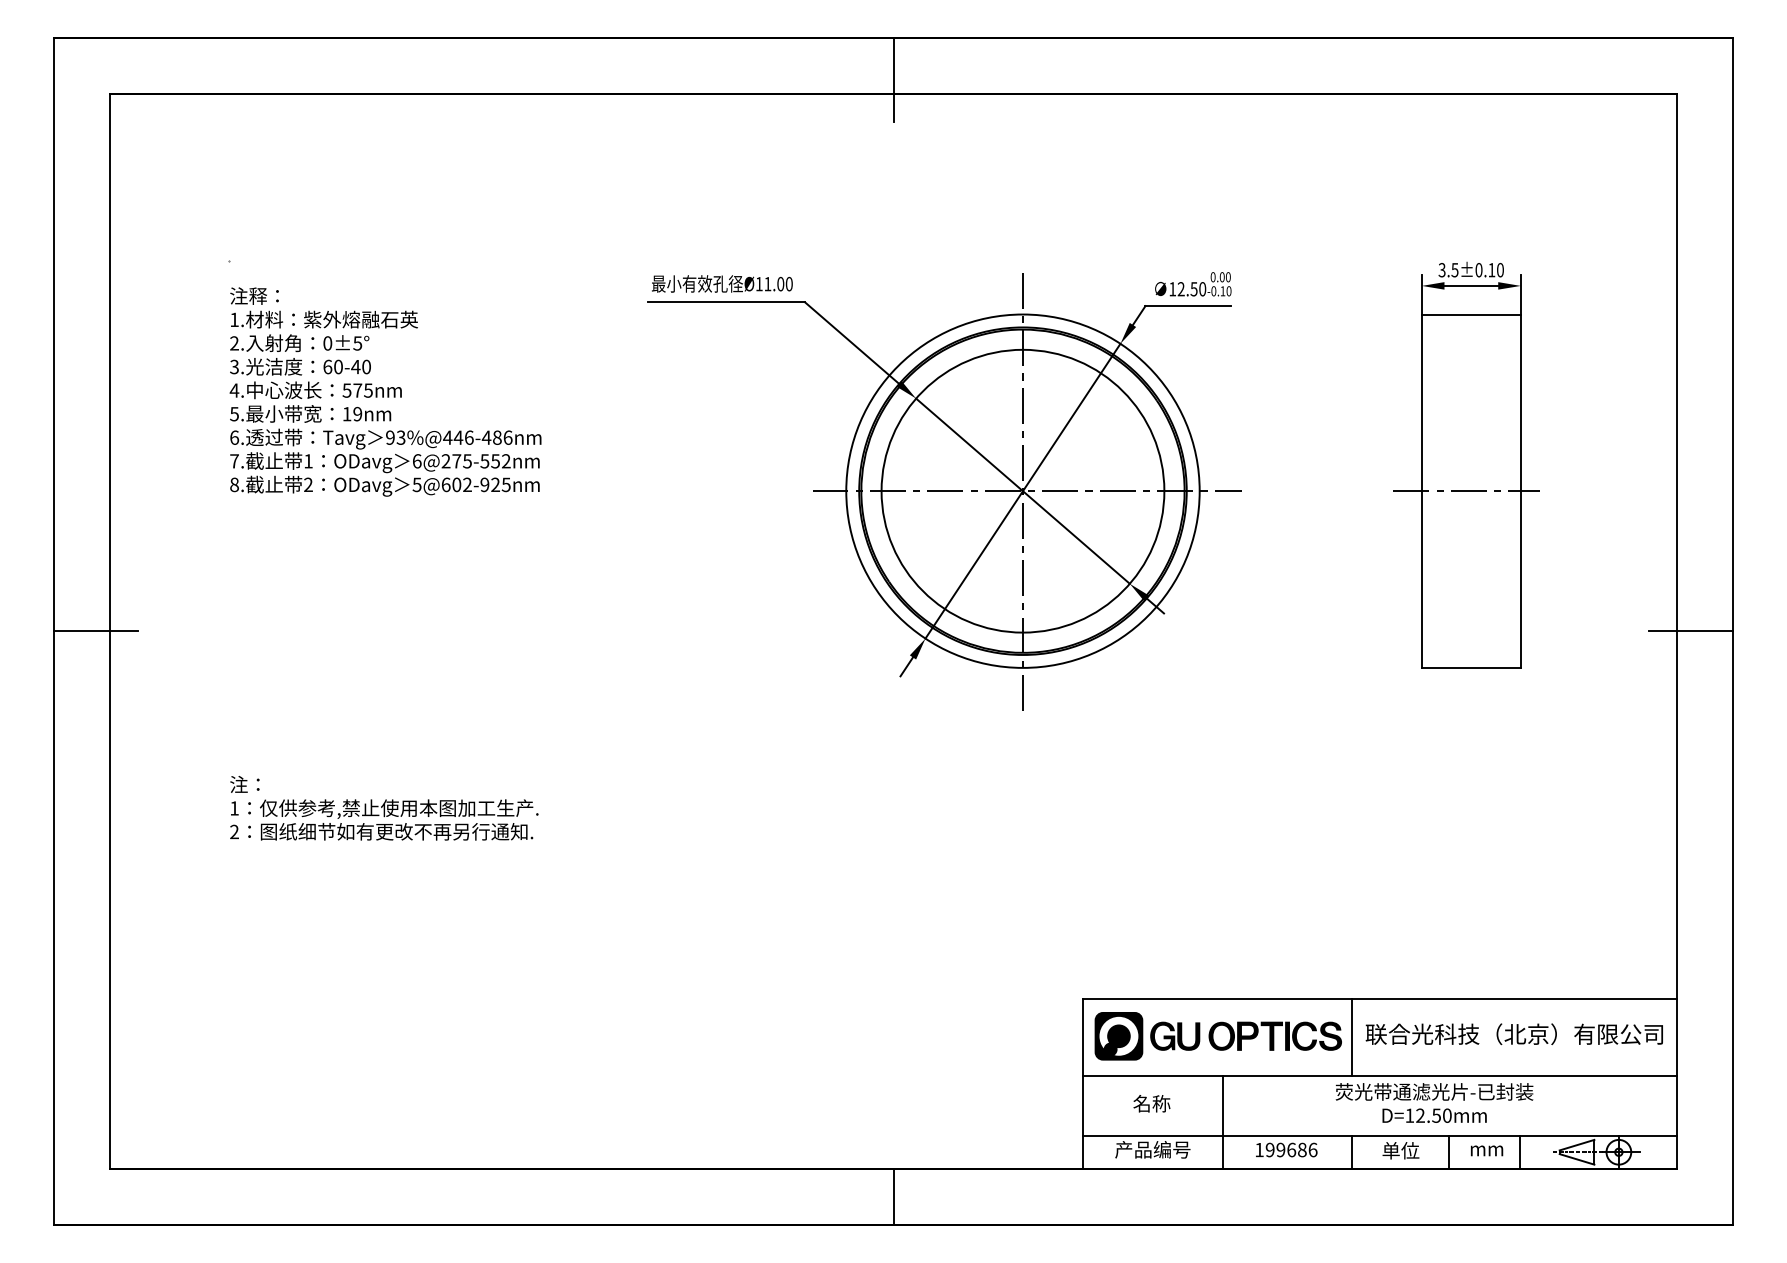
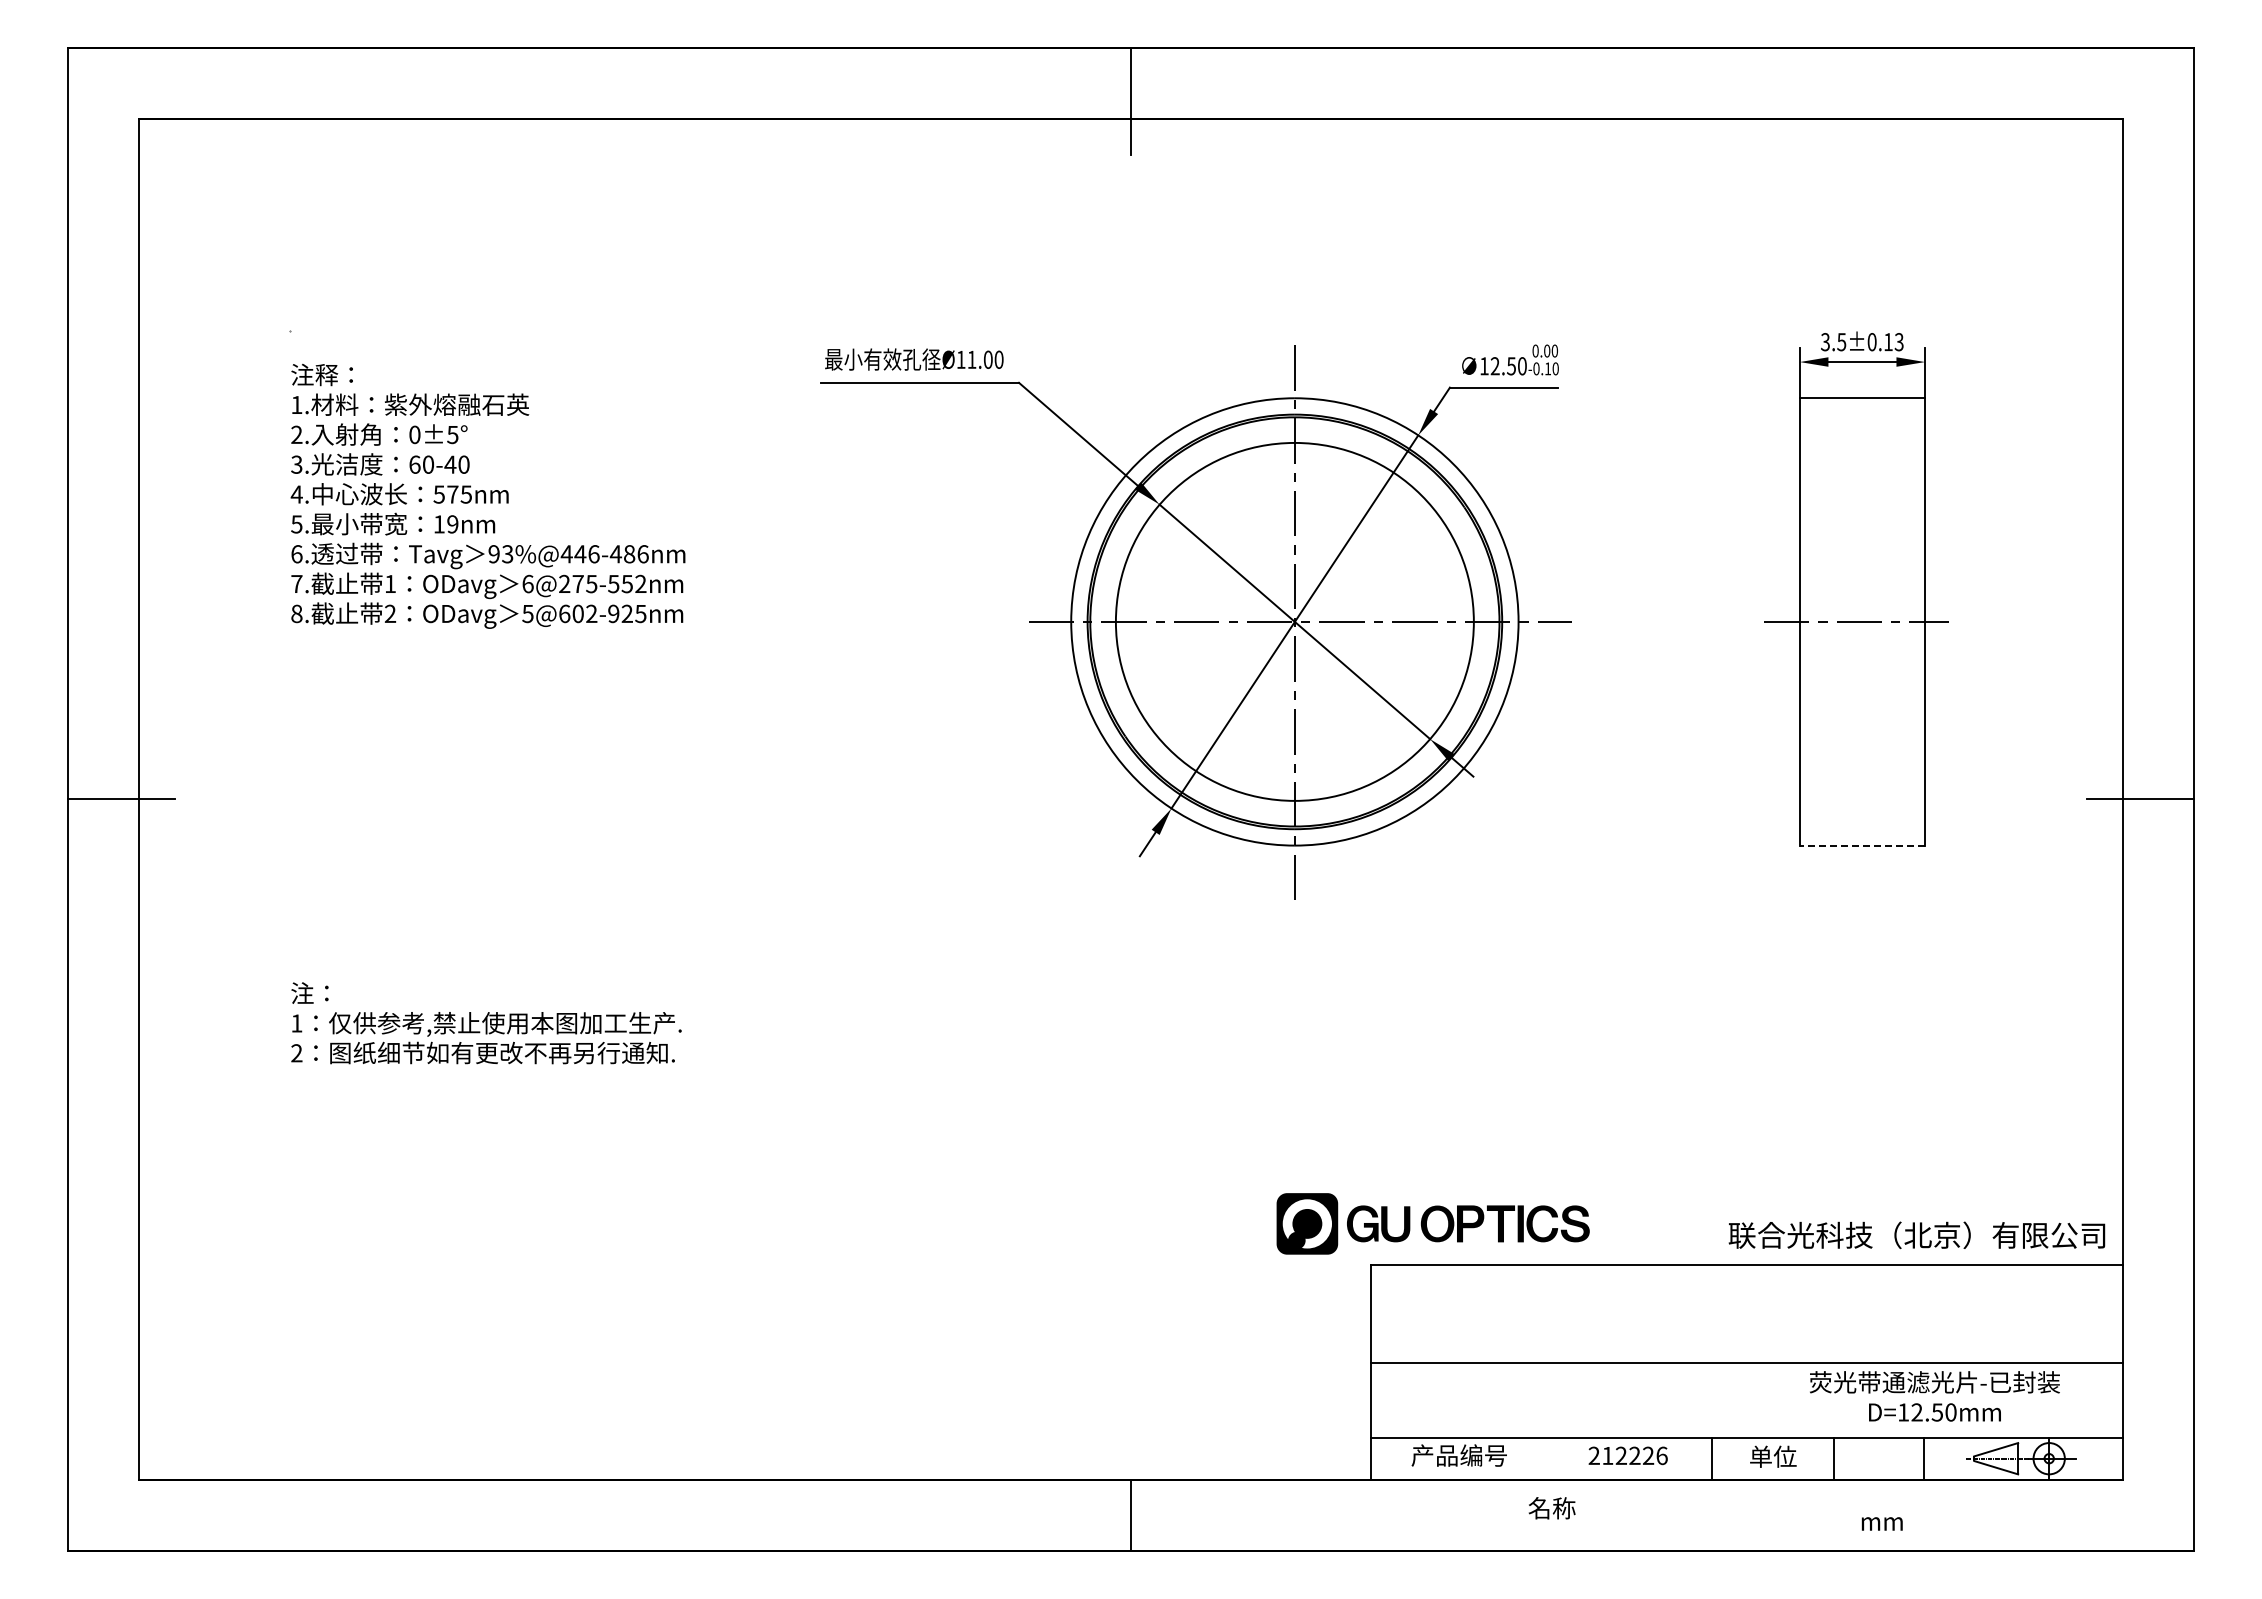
text: (1499, 270) -> (1898, 342), 3.5±0.10 -> 3.5±0.13
line: (1471, 667) -> (1862, 845), solid -> dashed
text: (1514, 1034) -> (1916, 1235), moved
part: (1217, 1035) -> (1432, 1223), moved
line: (1352, 1037) -> (1711, 1313), removed
text: (1151, 1103) -> (1551, 1508), moved
text: (1434, 1103) -> (1934, 1396), moved
line: (1223, 1122) -> (1548, 1420), removed
text: (1280, 1149) -> (1621, 1455), 199686 -> 212226
text: (1486, 1150) -> (1881, 1523), moved

